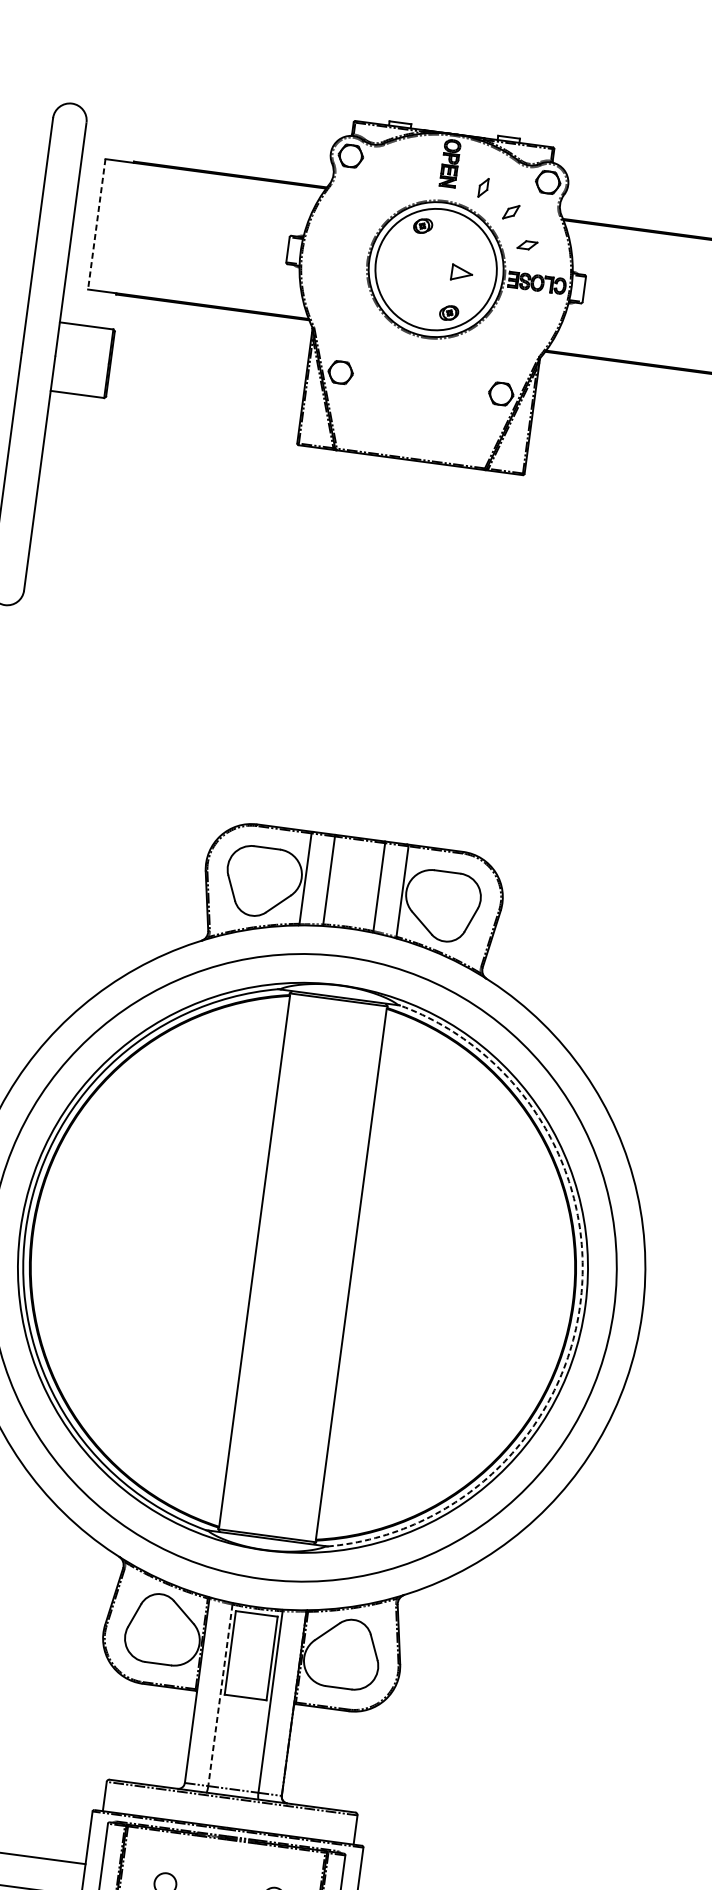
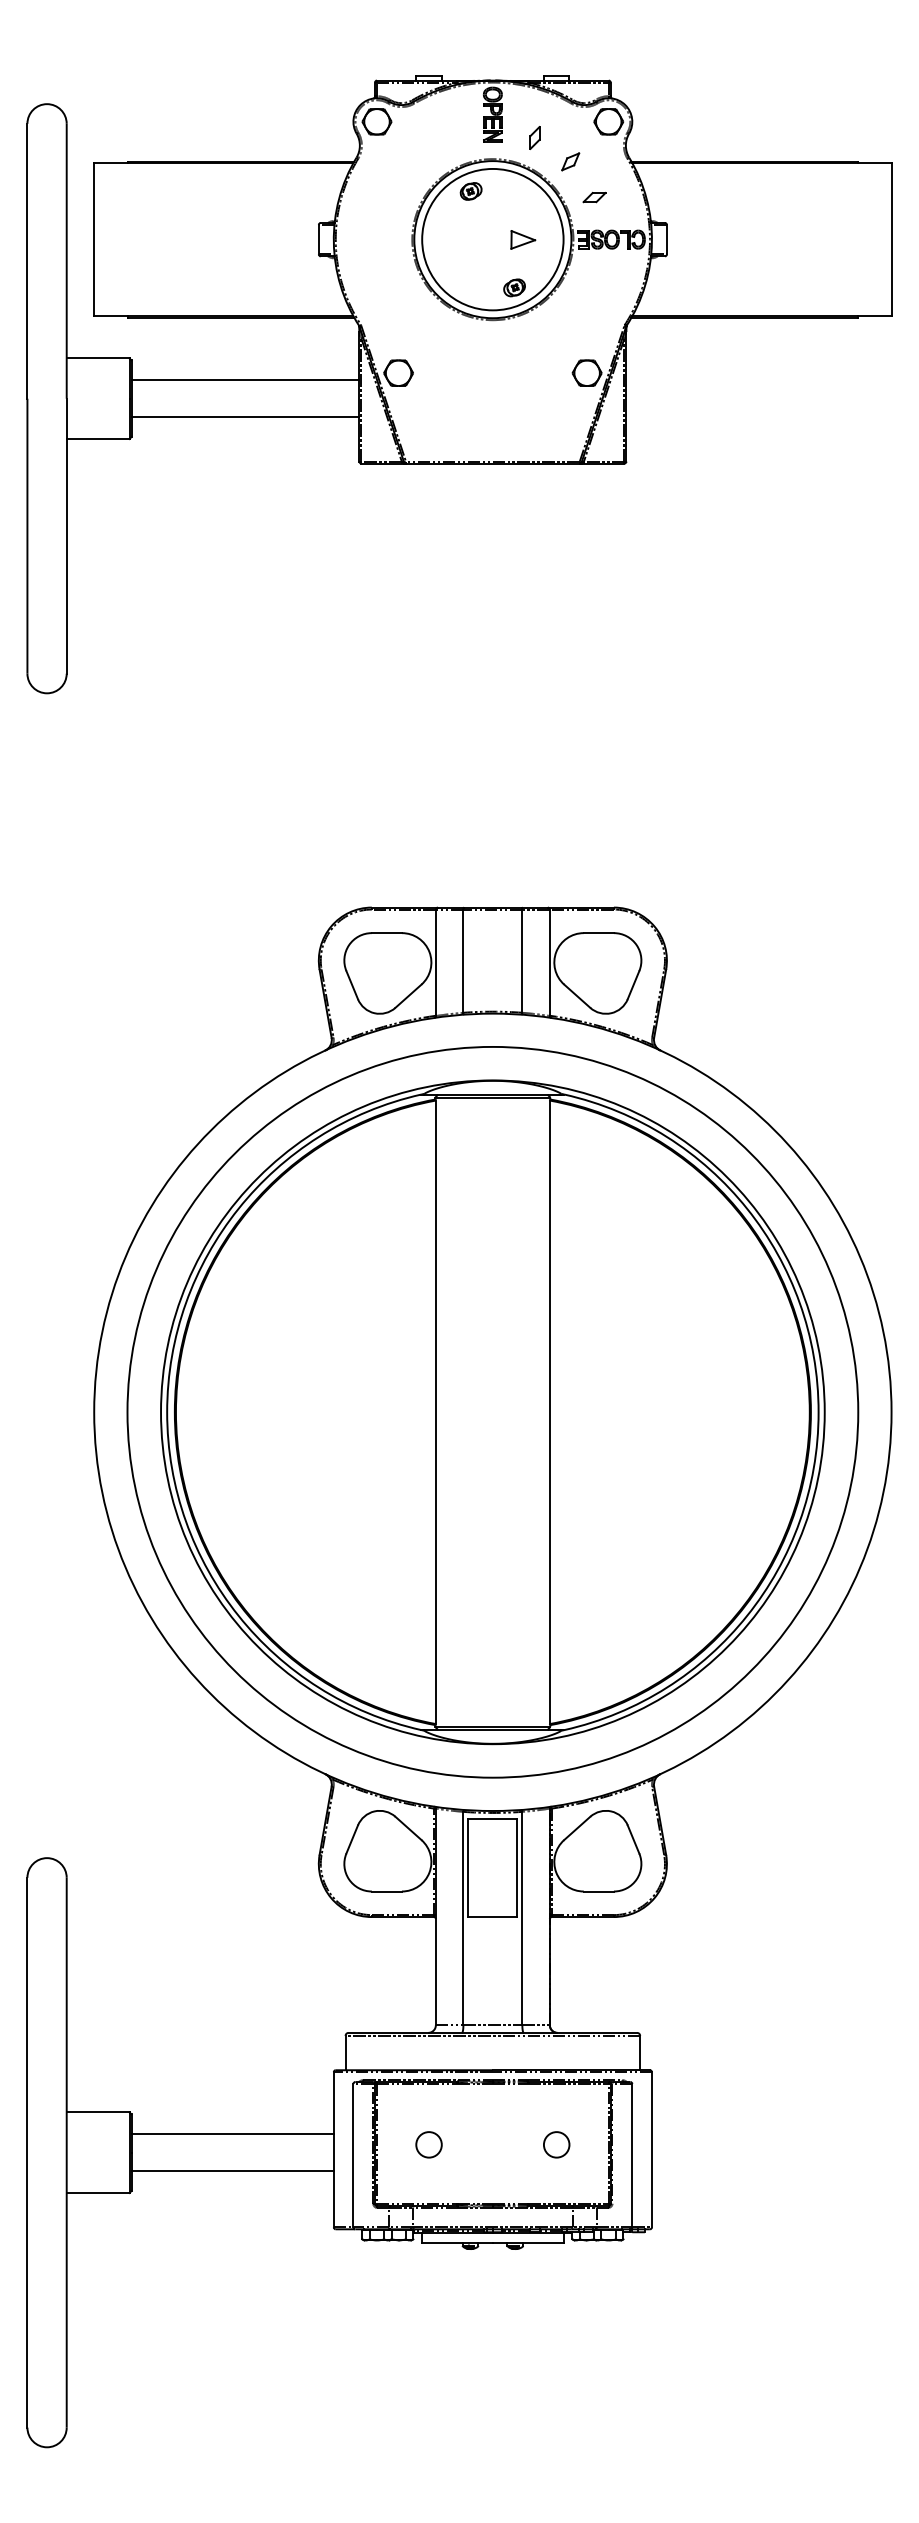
line: (97, 224) -> (94, 239), dashed -> solid
line: (209, 361) -> (245, 380), added
line: (205, 392) -> (245, 417), added
arc: (580, 1304) -> (818, 1412), dashed -> solid
line: (220, 1695) -> (463, 1918), dashed -> solid

